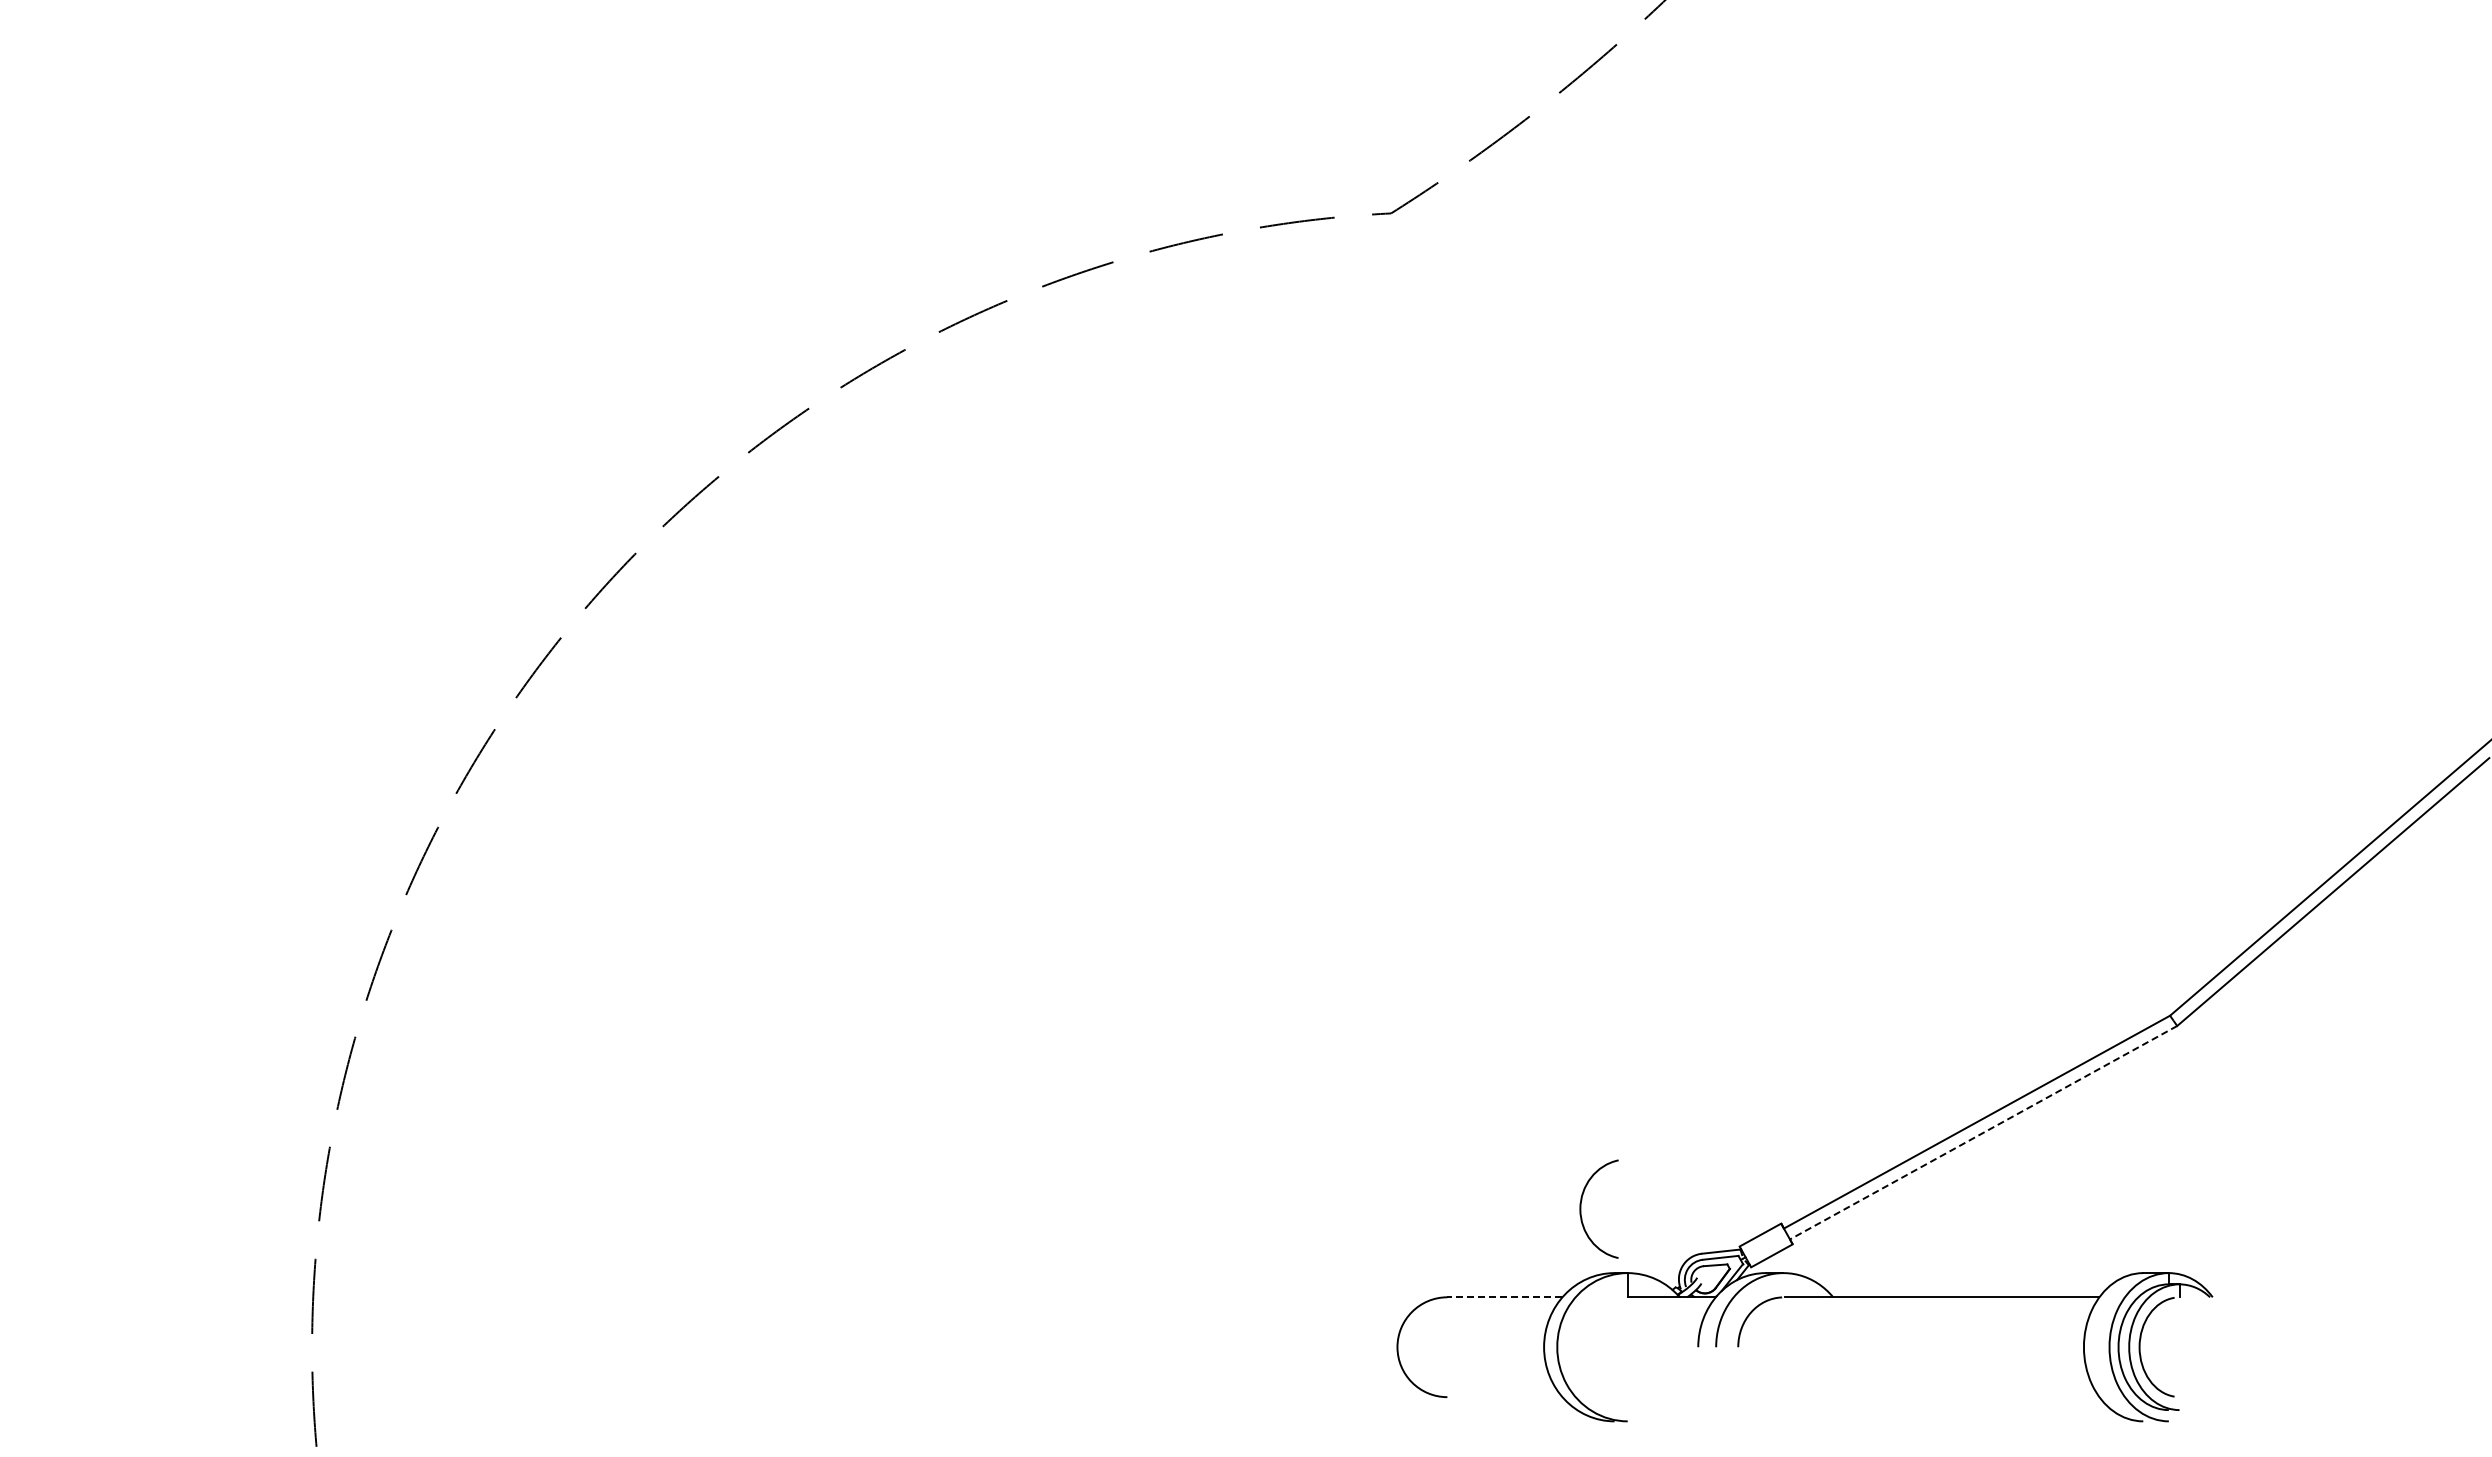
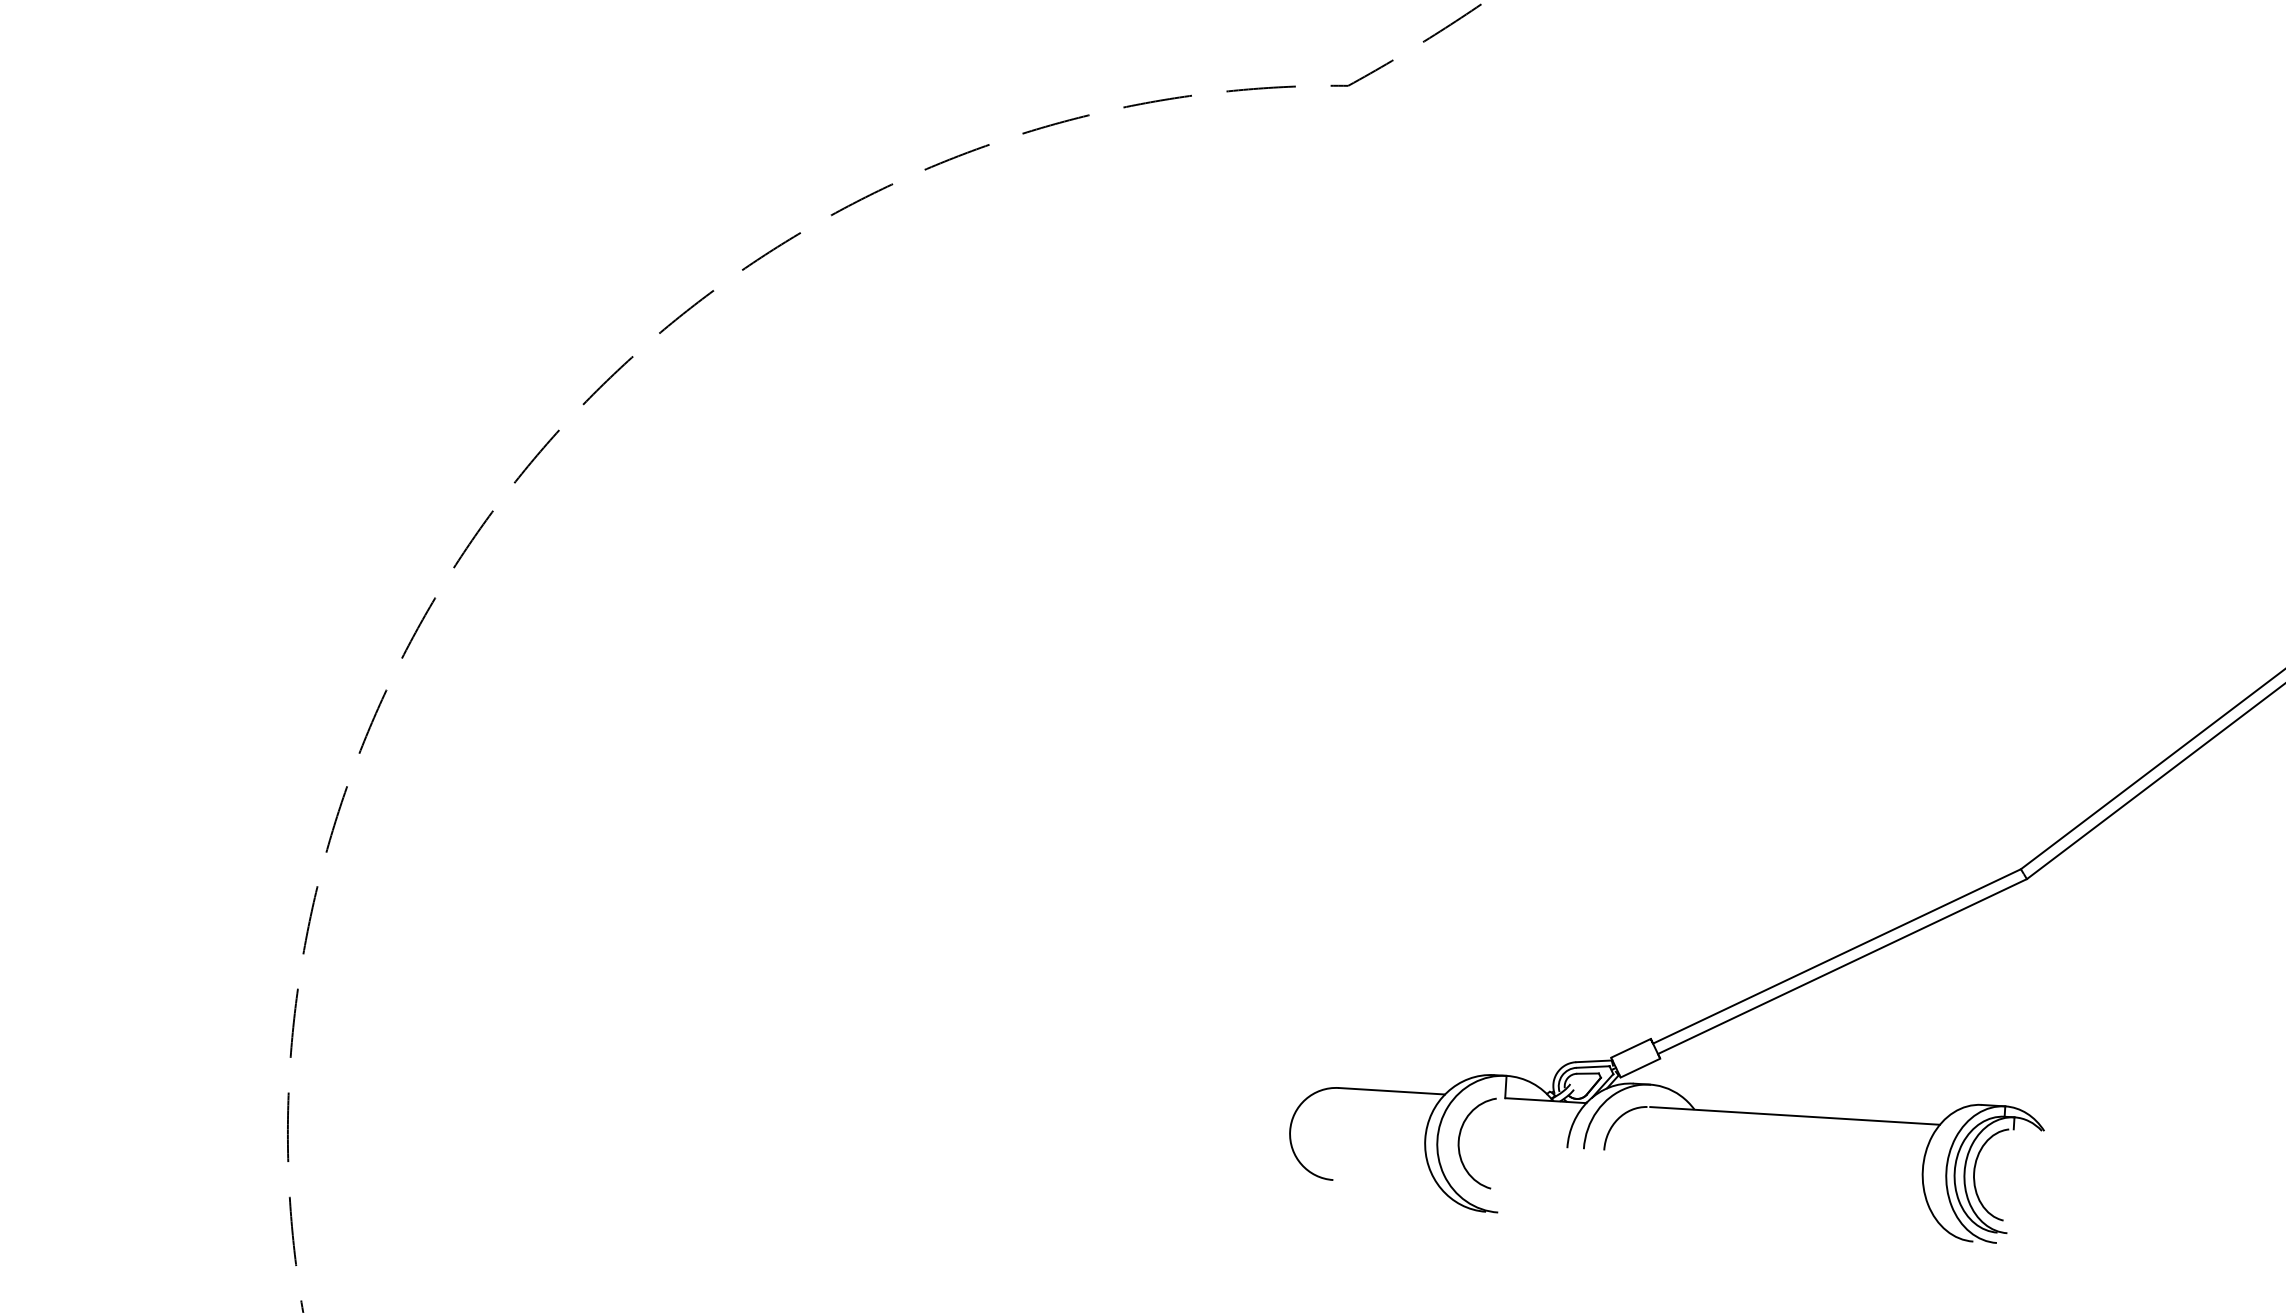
line: (1983, 1132) -> (1842, 966), dashed -> solid
curve: (1581, 1208) -> (1459, 1140), moved
line: (1504, 1297) -> (1391, 1091), dashed -> solid

